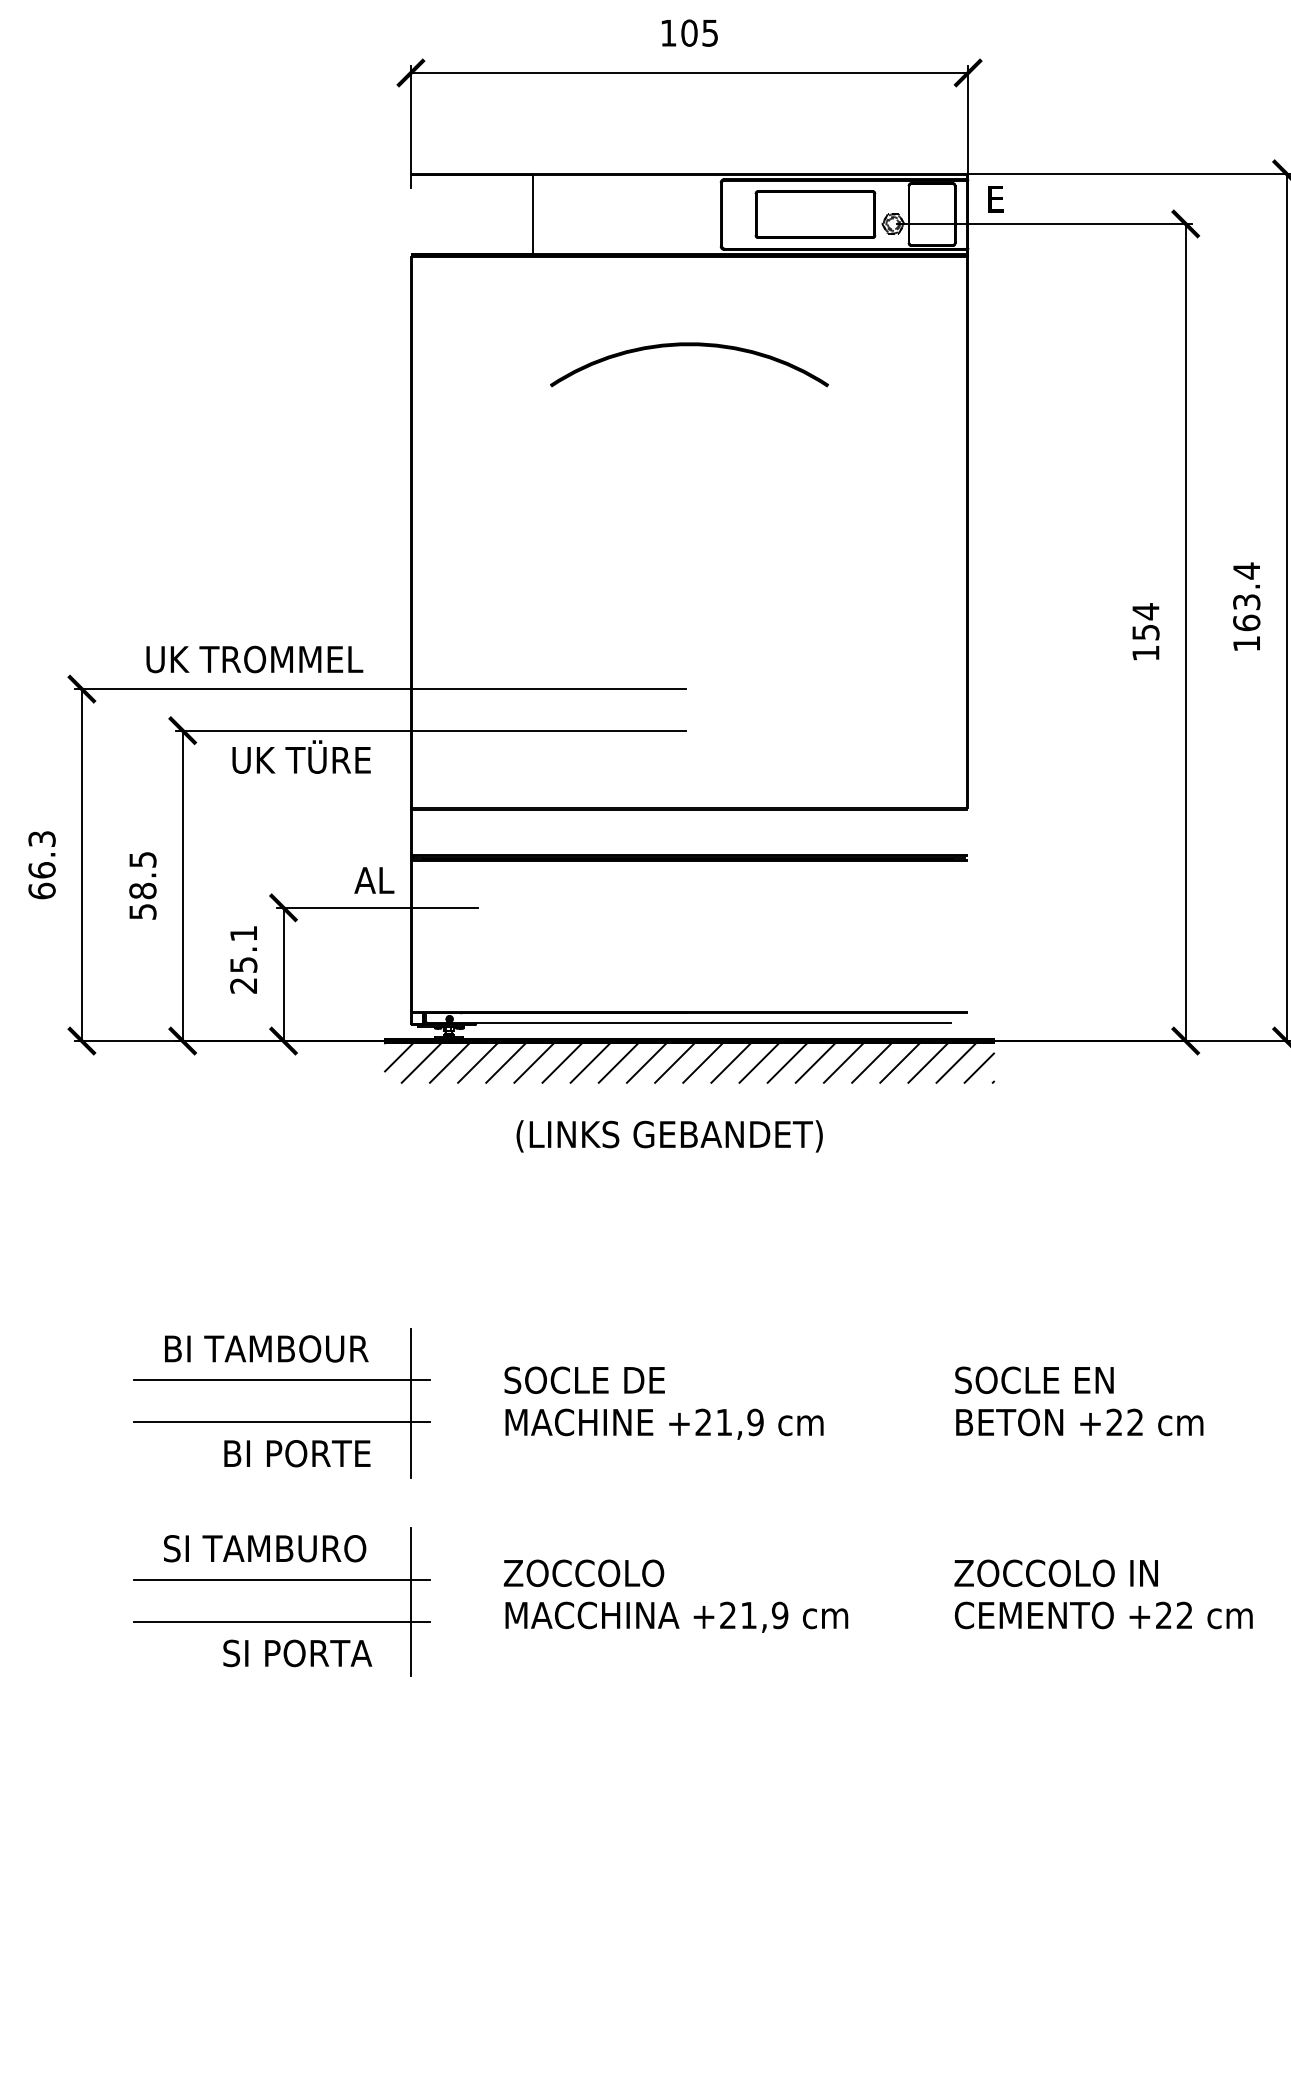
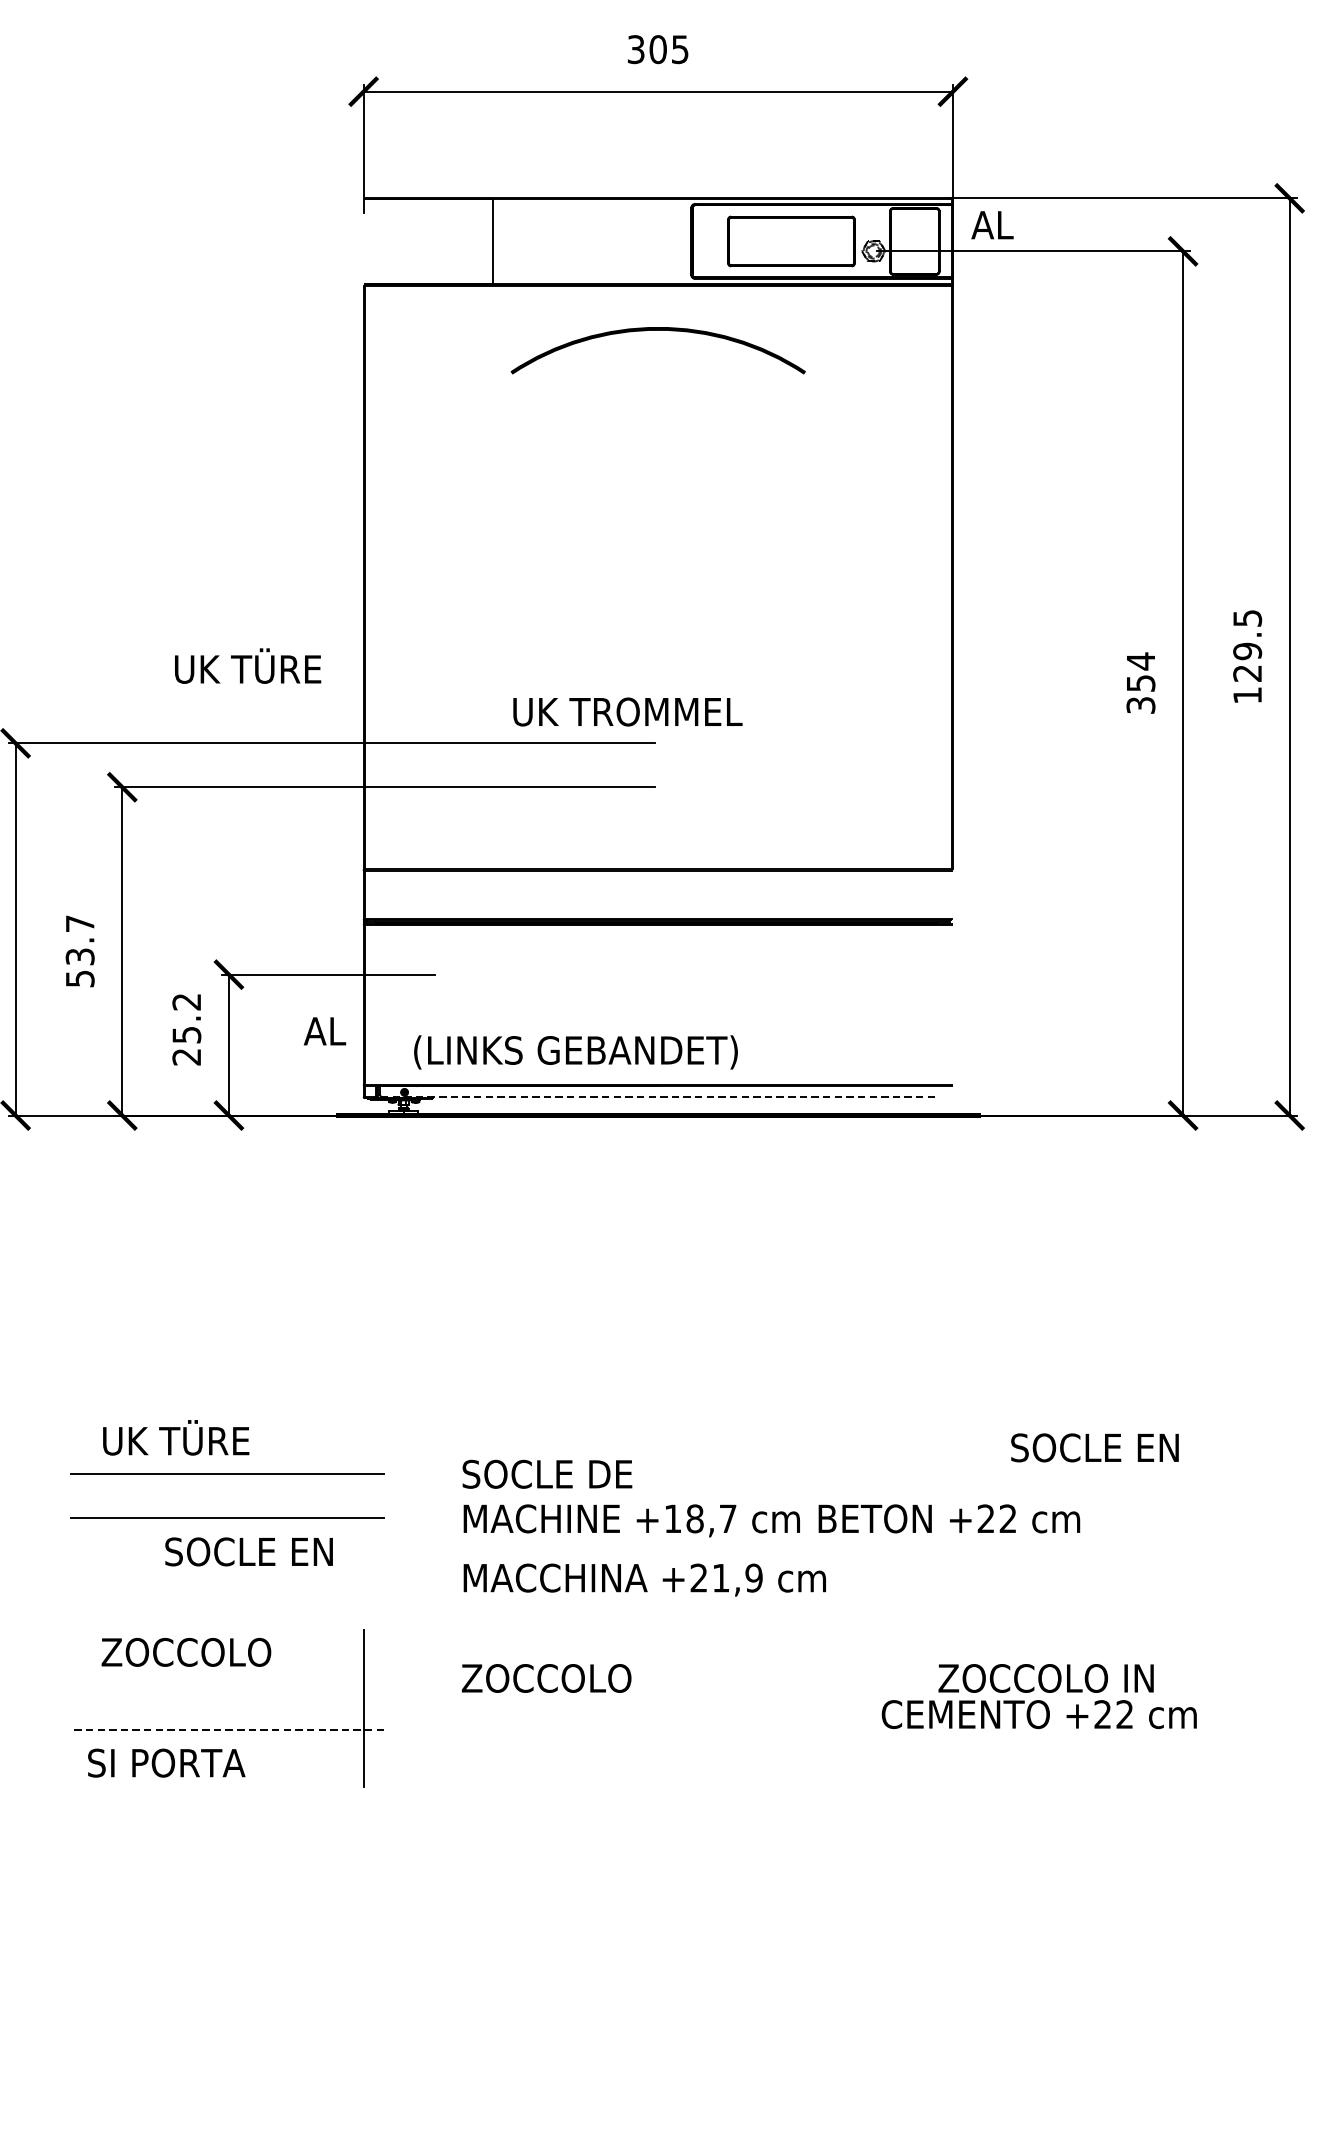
text: (668, 32) -> (636, 48), 105 -> 305
text: (1005, 199) -> (992, 225), E -> AL
part: (689, 346) -> (658, 331), moved
text: (1246, 596) -> (1247, 645), 163.4 -> 129.5
text: (1145, 653) -> (1140, 705), 154 -> 354
text: (254, 659) -> (627, 712), moved
text: (301, 756) -> (247, 665), moved
text: (142, 875) -> (79, 940), 58.5 -> 53.7
text: (374, 880) -> (325, 1031), moved
text: (243, 933) -> (186, 1001), 25.1 -> 25.2
line: (689, 1023) -> (658, 1096), solid -> dashed
hatch: (689, 1062) -> (658, 1138), removed
text: (669, 1136) -> (575, 1052), moved
text: (266, 1345) -> (210, 1437), BI TAMBOUR -> UK TÜRE
text: (1034, 1379) -> (1095, 1447), moved
line: (410, 1403) -> (363, 1498), removed
text: (729, 1422) -> (700, 1518), +21,9 -> +18,7
text: (1079, 1422) -> (949, 1518), moved
text: (302, 1453) -> (248, 1551), BI PORTE -> SOCLE EN
text: (264, 1548) -> (208, 1652), SI TAMBURO -> ZOCCOLO
line: (282, 1580) -> (227, 1686), removed
text: (1103, 1615) -> (1038, 1714), moved
text: (676, 1616) -> (644, 1579), moved
line: (281, 1621) -> (226, 1729), solid -> dashed
text: (297, 1653) -> (166, 1763), moved

